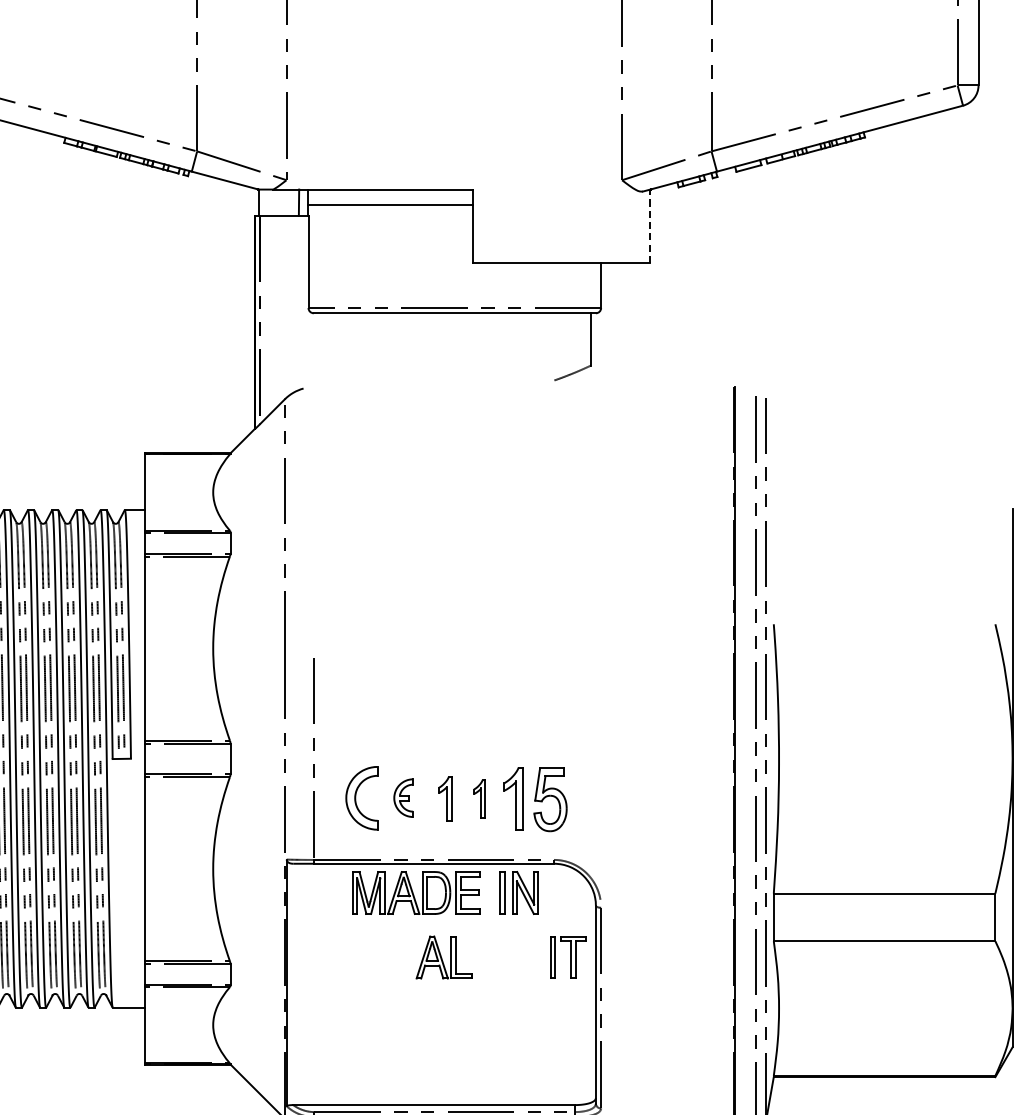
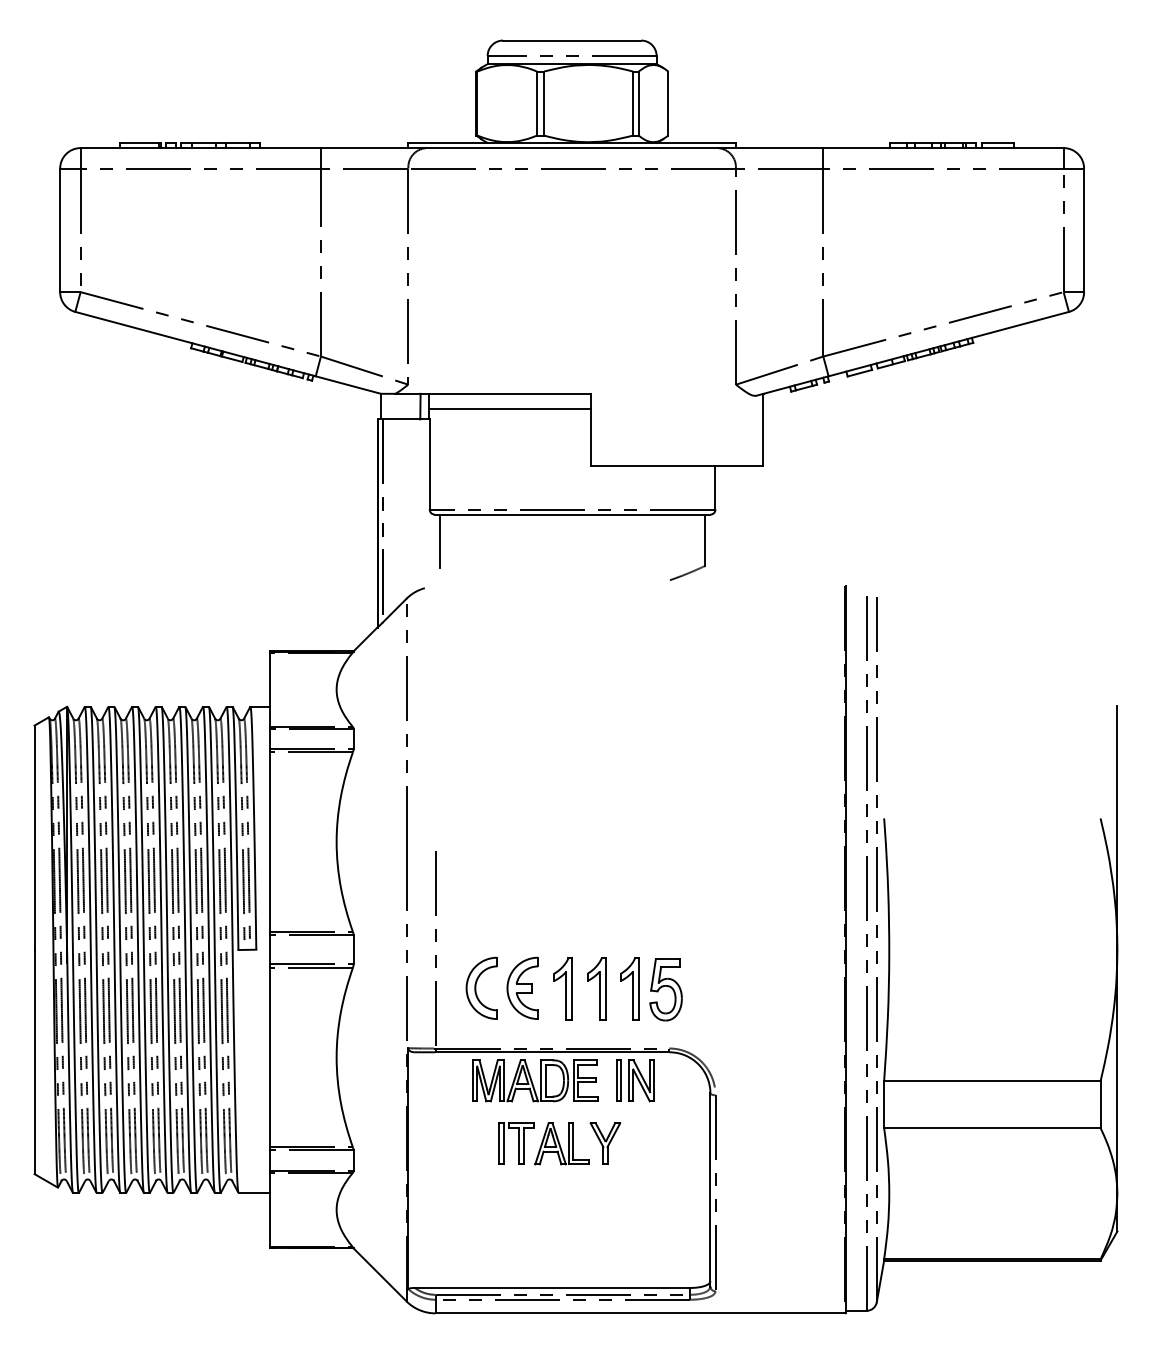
line: (650, 226) -> (763, 429), dashed -> solid
line: (319, 340) -> (440, 541), added
part: (403, 797) -> (522, 987), size x1.67
part: (444, 798) -> (562, 988), size x1.43
part: (479, 798) -> (596, 988), size x1.67
part: (488, 957) -> (605, 1143), added
part: (568, 957) -> (516, 1143), moved

